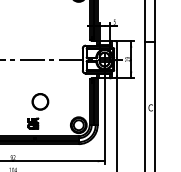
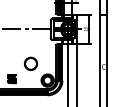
part: (40, 101) -> (31, 63), moved

